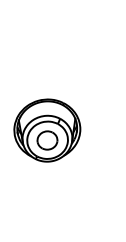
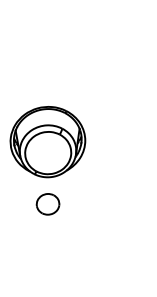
part: (46, 140) -> (47, 204), moved

